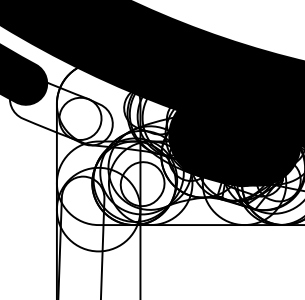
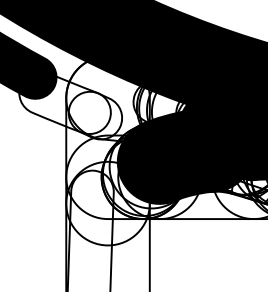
fill: (176, 161) -> (185, 155), added

